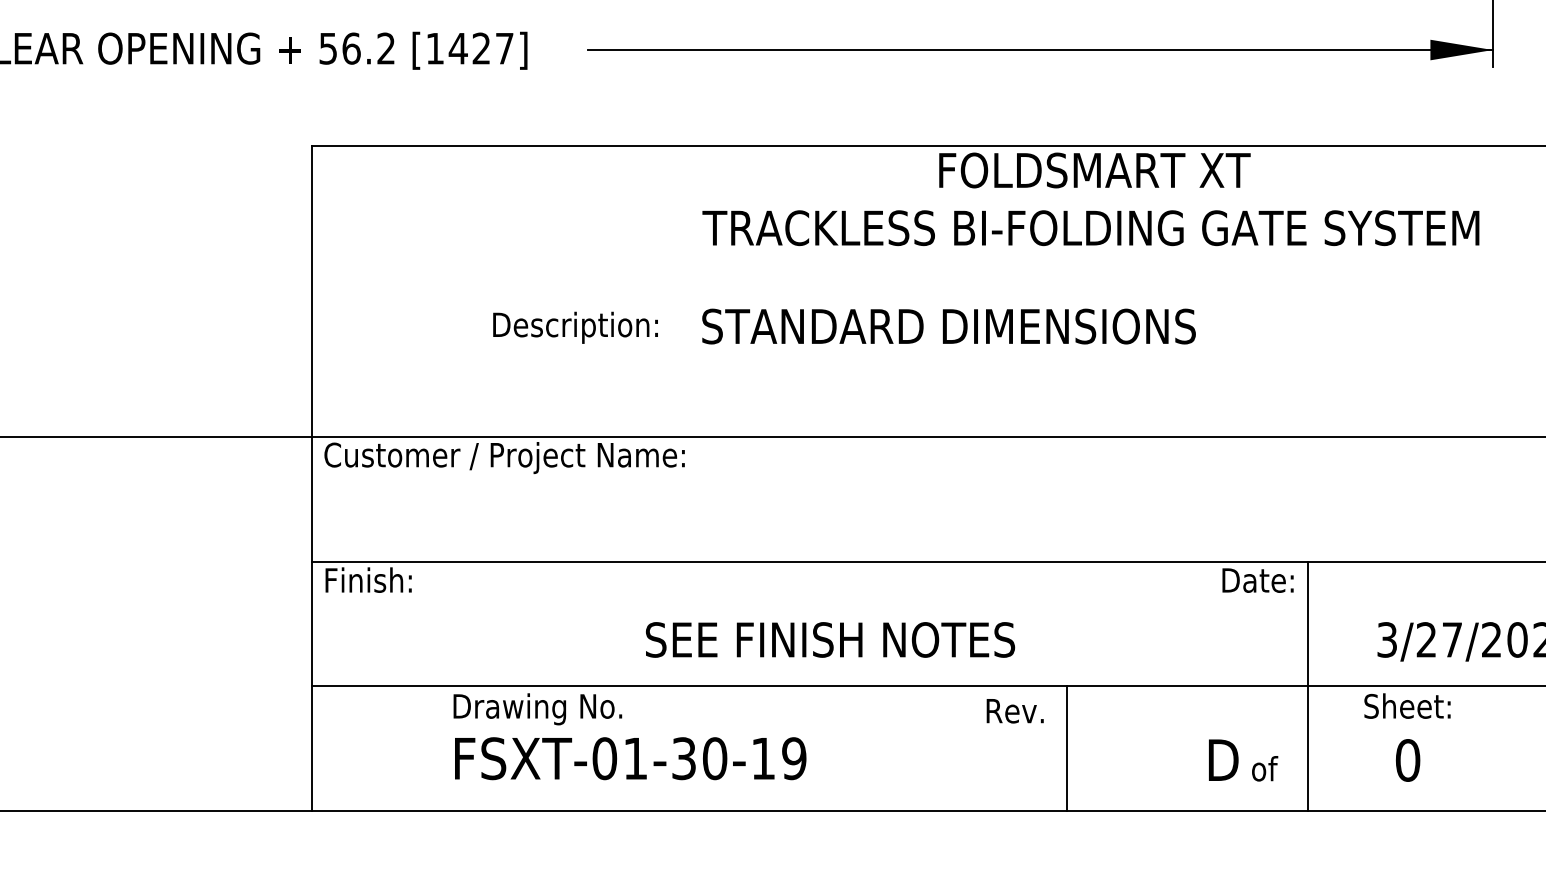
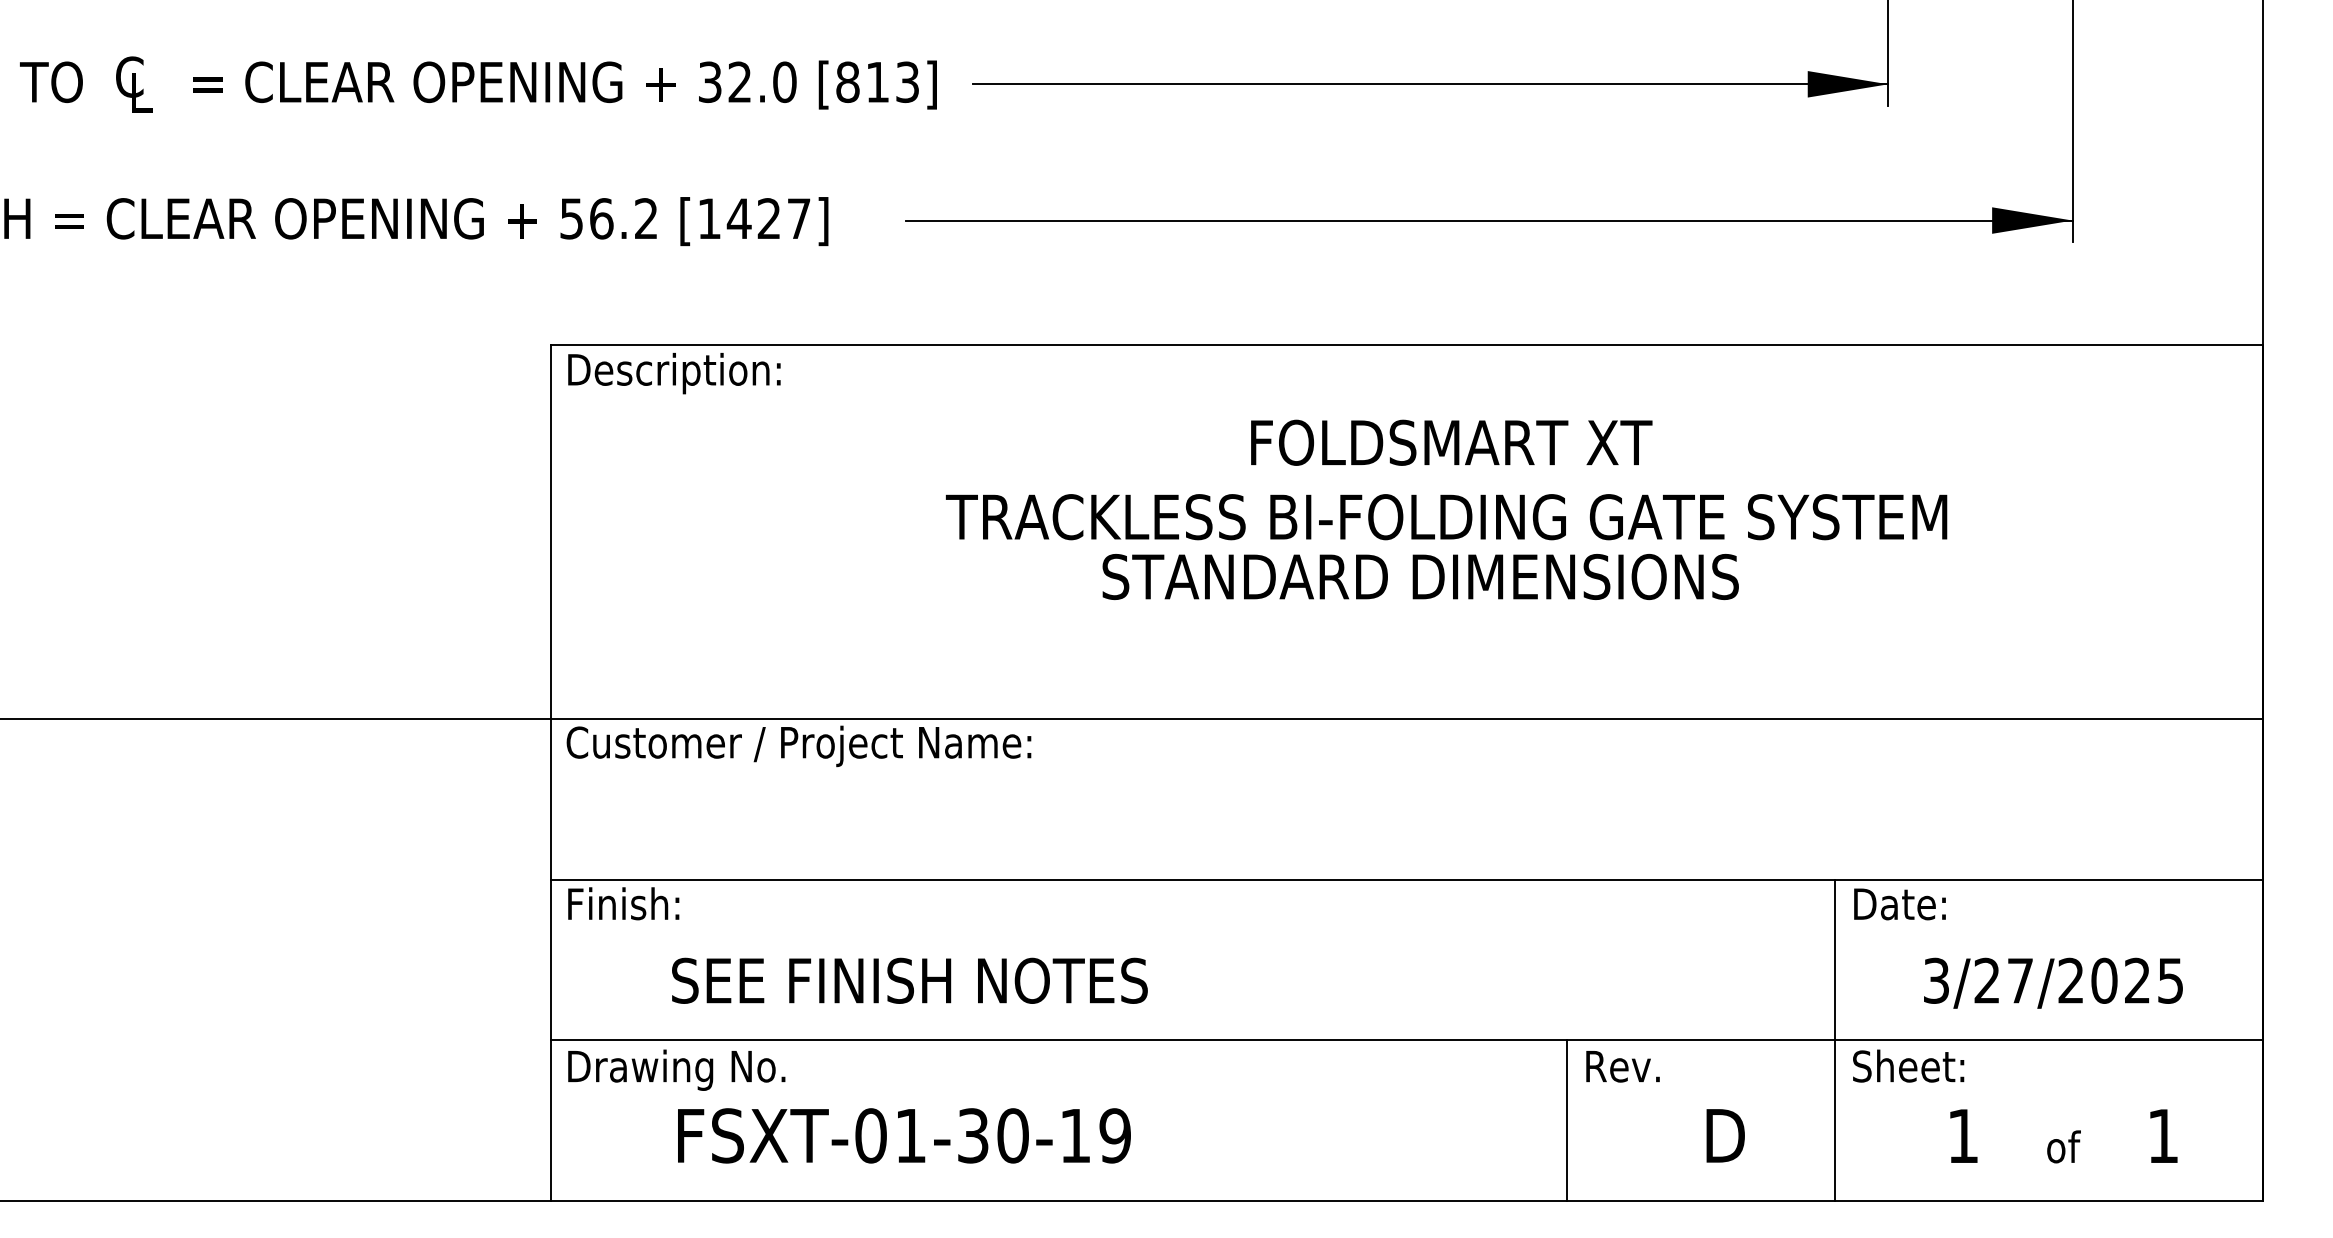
text: (1090, 198) -> (1446, 479), moved
text: (948, 326) -> (1420, 576), moved
text: (575, 327) -> (674, 373), moved
text: (1257, 580) -> (1899, 904), moved
text: (830, 639) -> (909, 980), moved
text: (1407, 705) -> (1908, 1065), moved
text: (537, 708) -> (676, 1069), moved
text: (1014, 711) -> (1622, 1066), moved
line: (1066, 748) -> (1567, 1120), moved
text: (630, 758) -> (904, 1135), moved
text: (1408, 759) -> (1963, 1135), 0 -> 1
text: (1264, 768) -> (2063, 1146), moved

